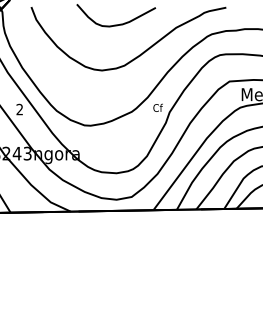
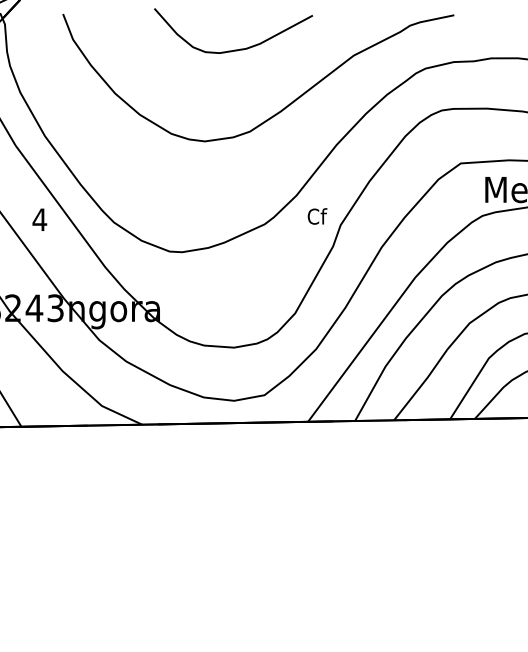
text: (19, 109) -> (39, 219), 2 -> 4

